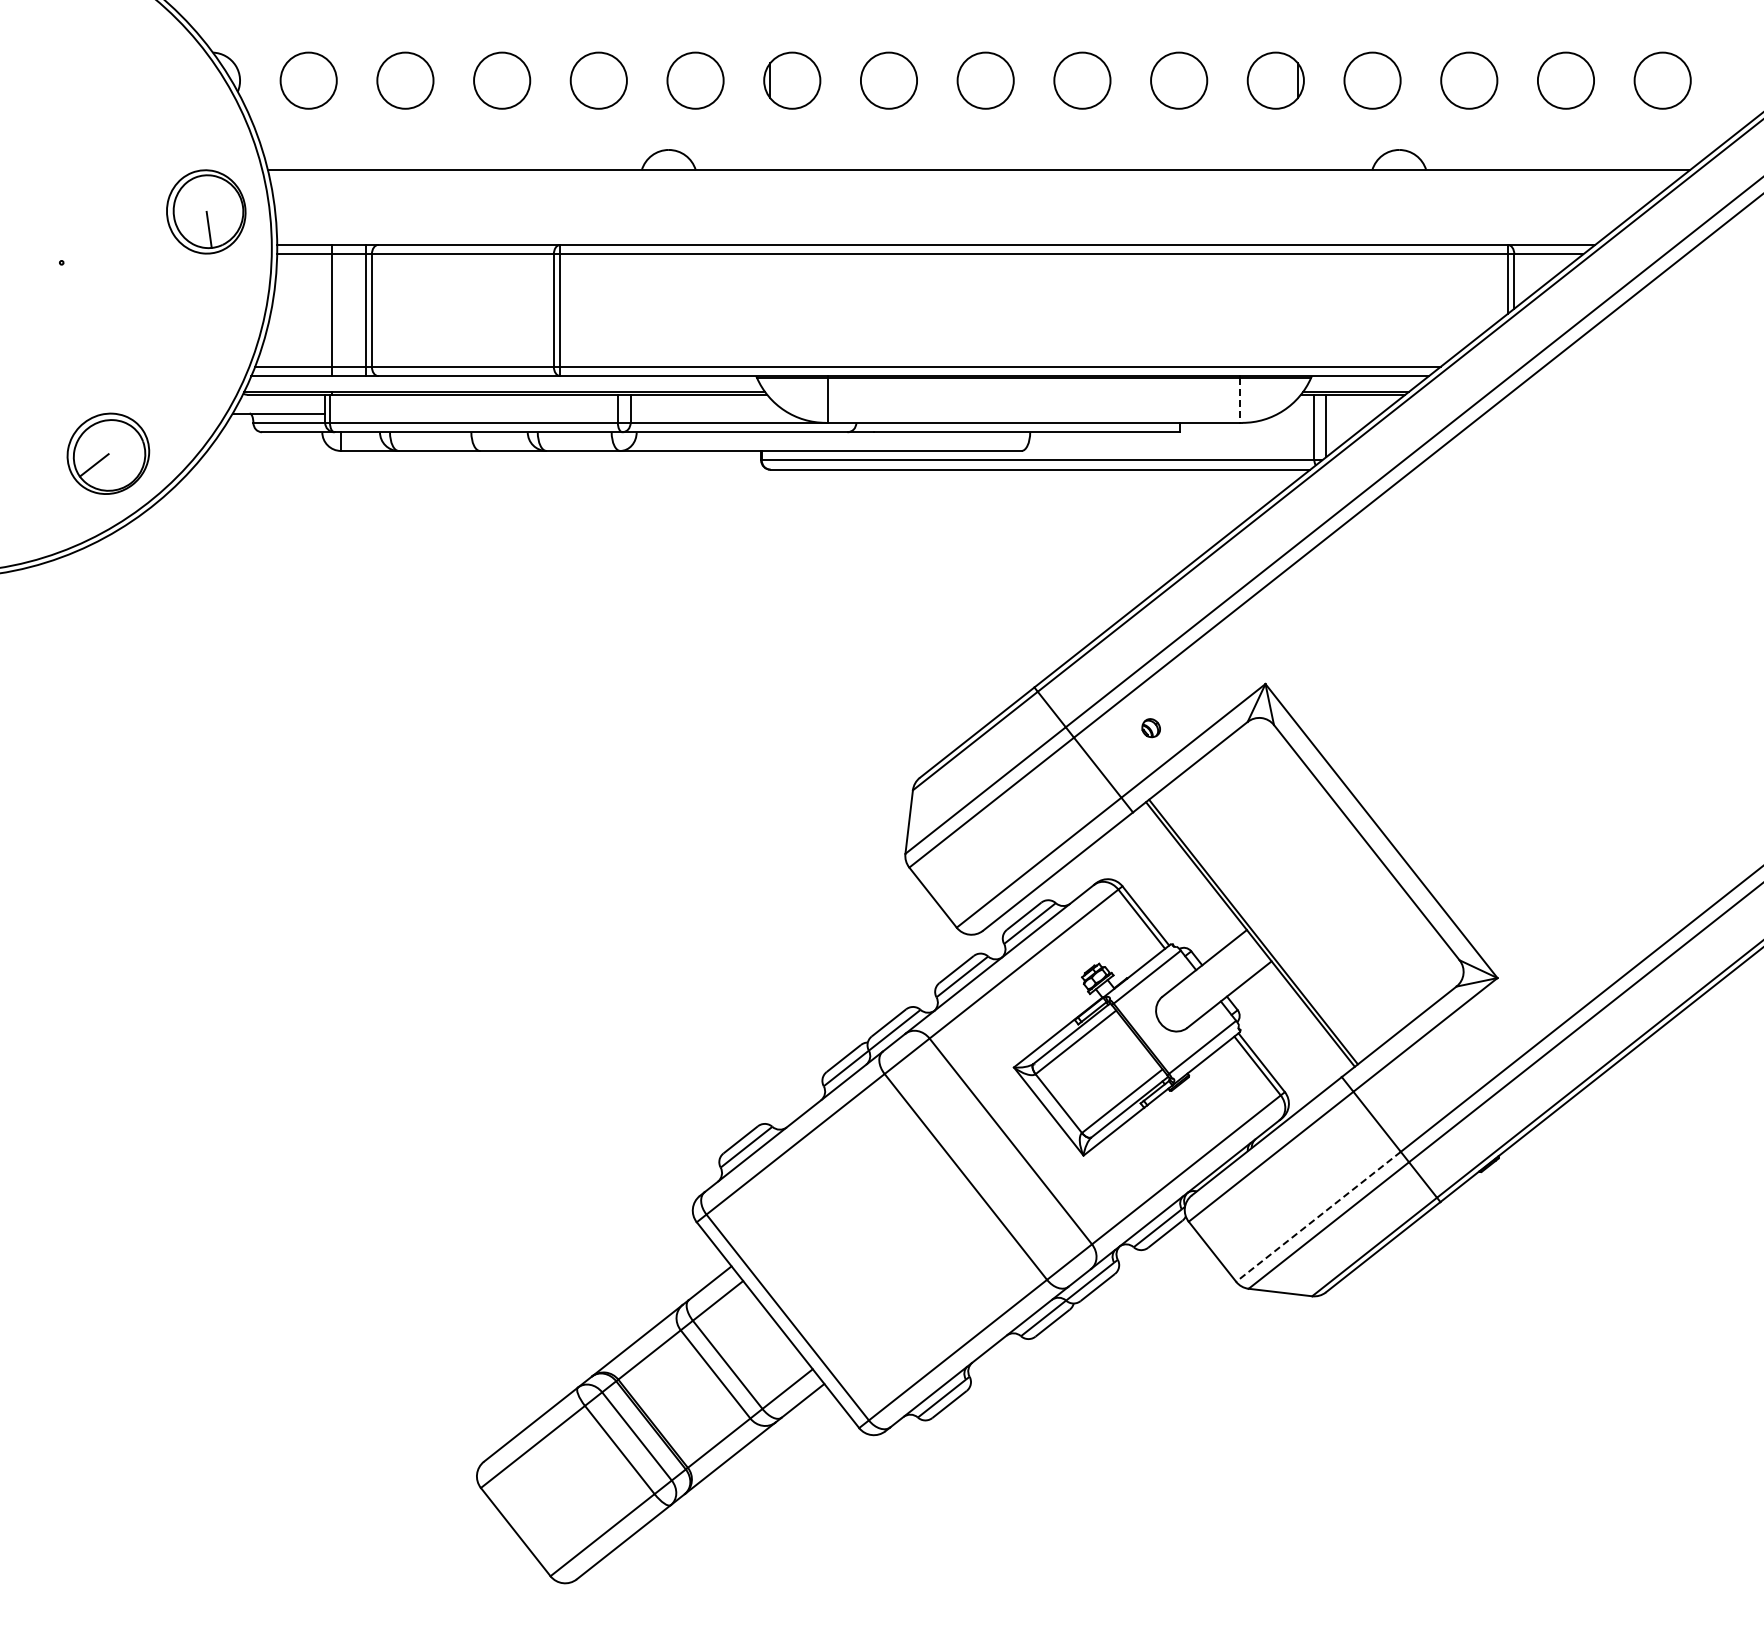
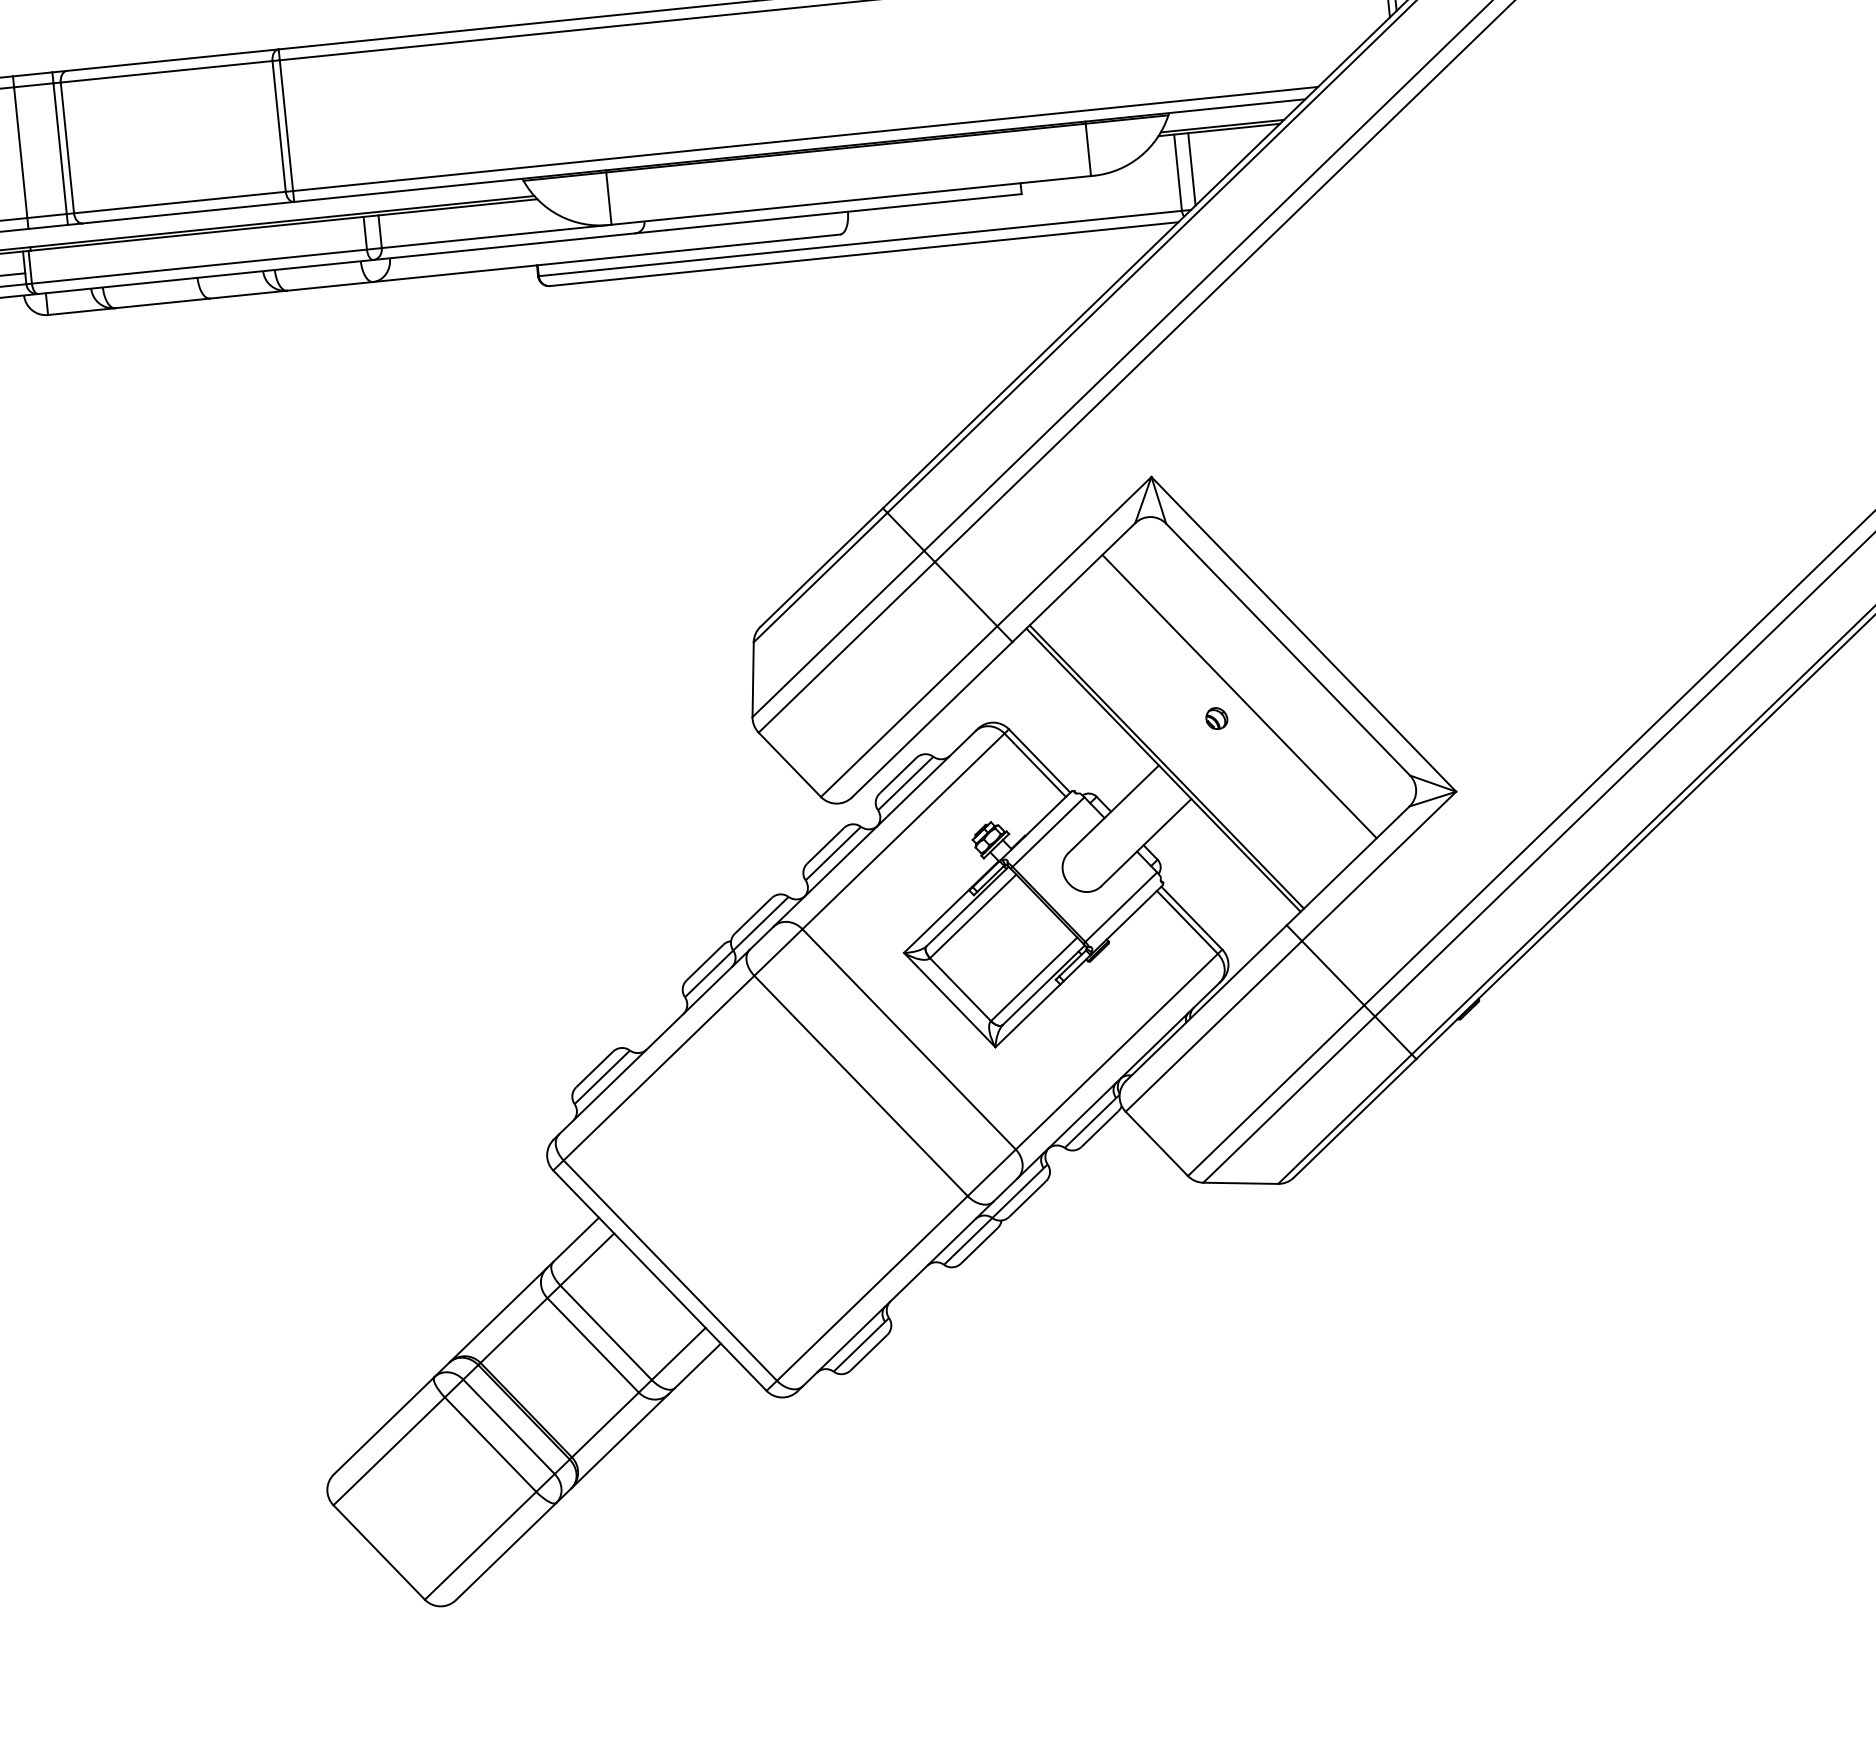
line: (1240, 400) -> (1088, 149), dashed -> solid
part: (1150, 728) -> (1216, 719), moved
line: (1321, 878) -> (1239, 696), added
line: (1318, 1216) -> (1276, 1090), dashed -> solid

